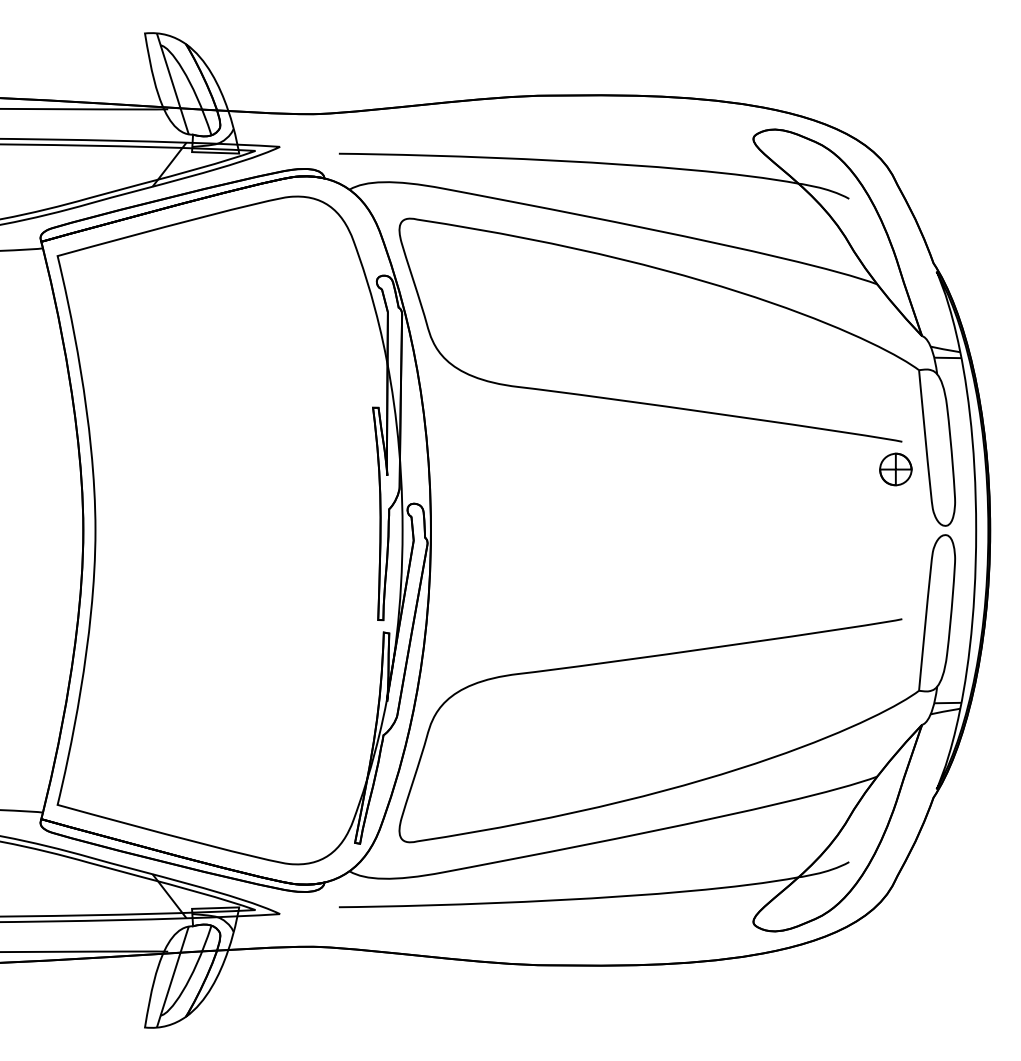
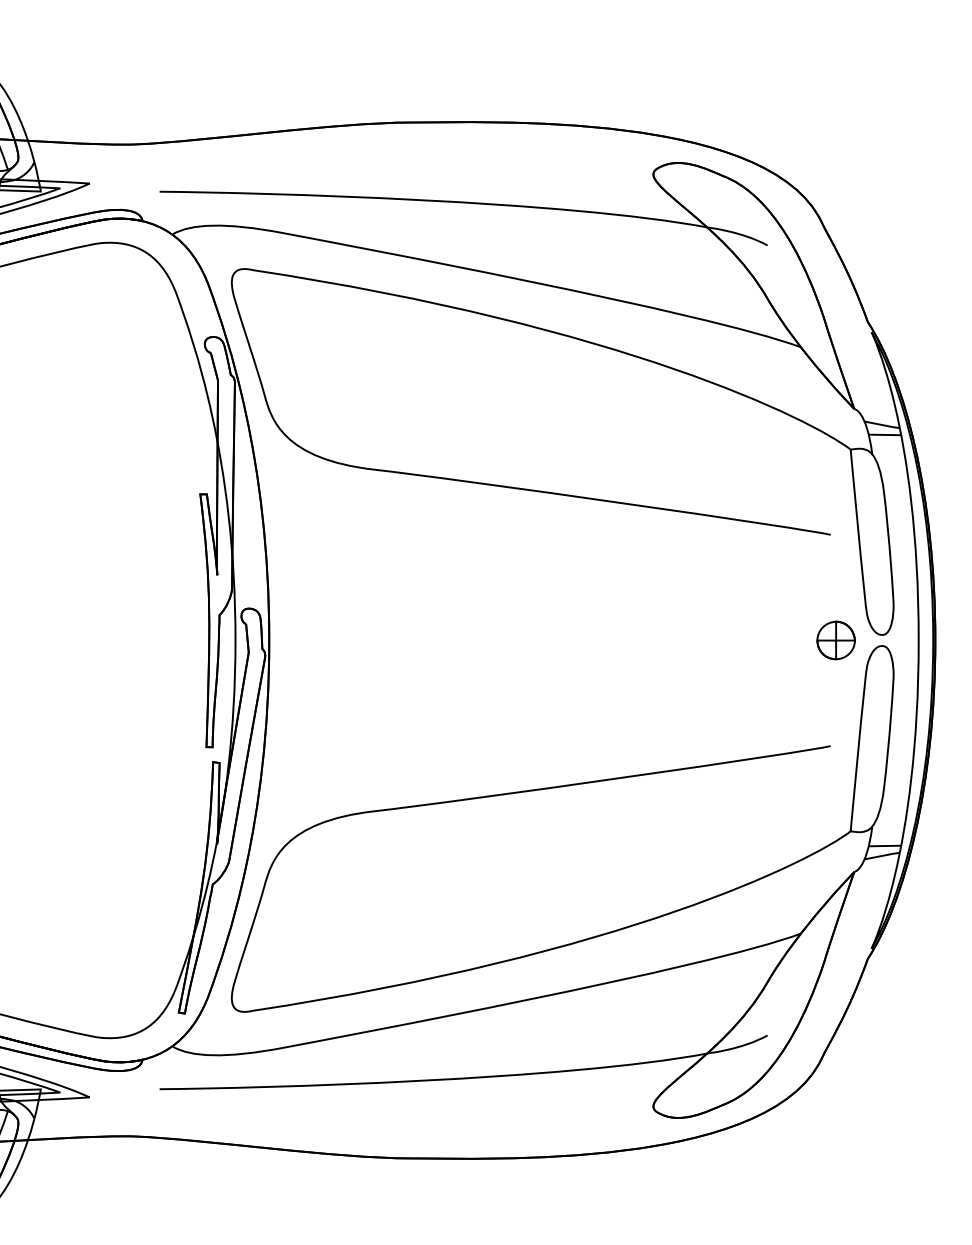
part: (895, 469) -> (835, 640), moved

